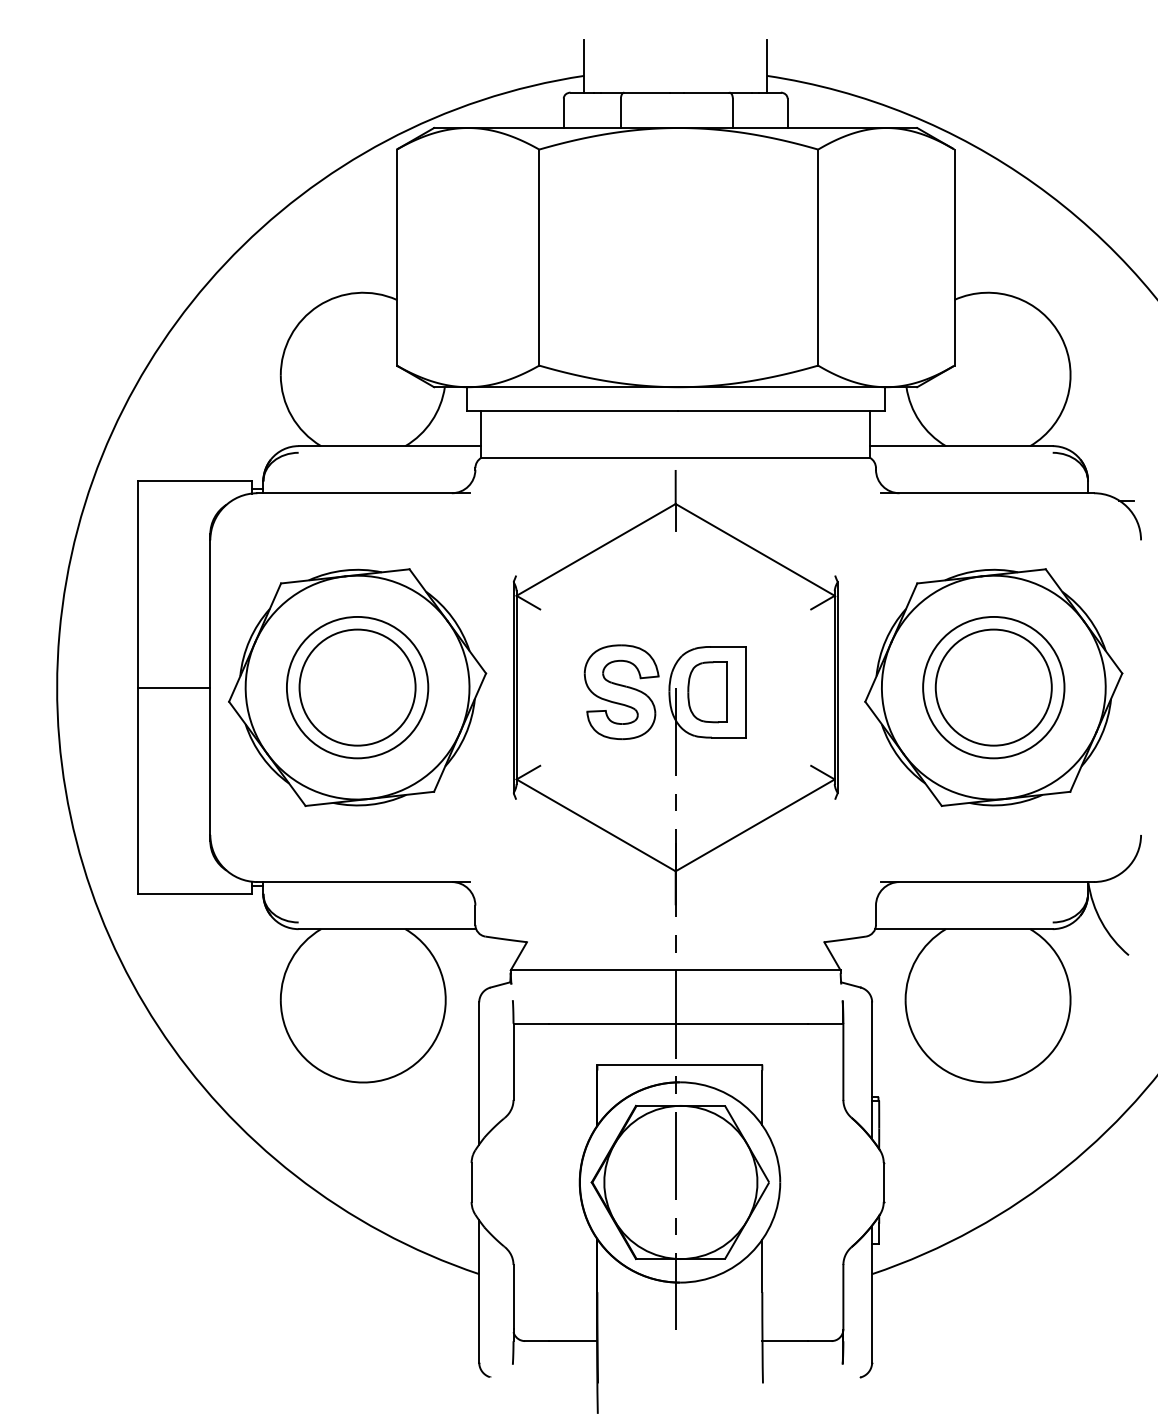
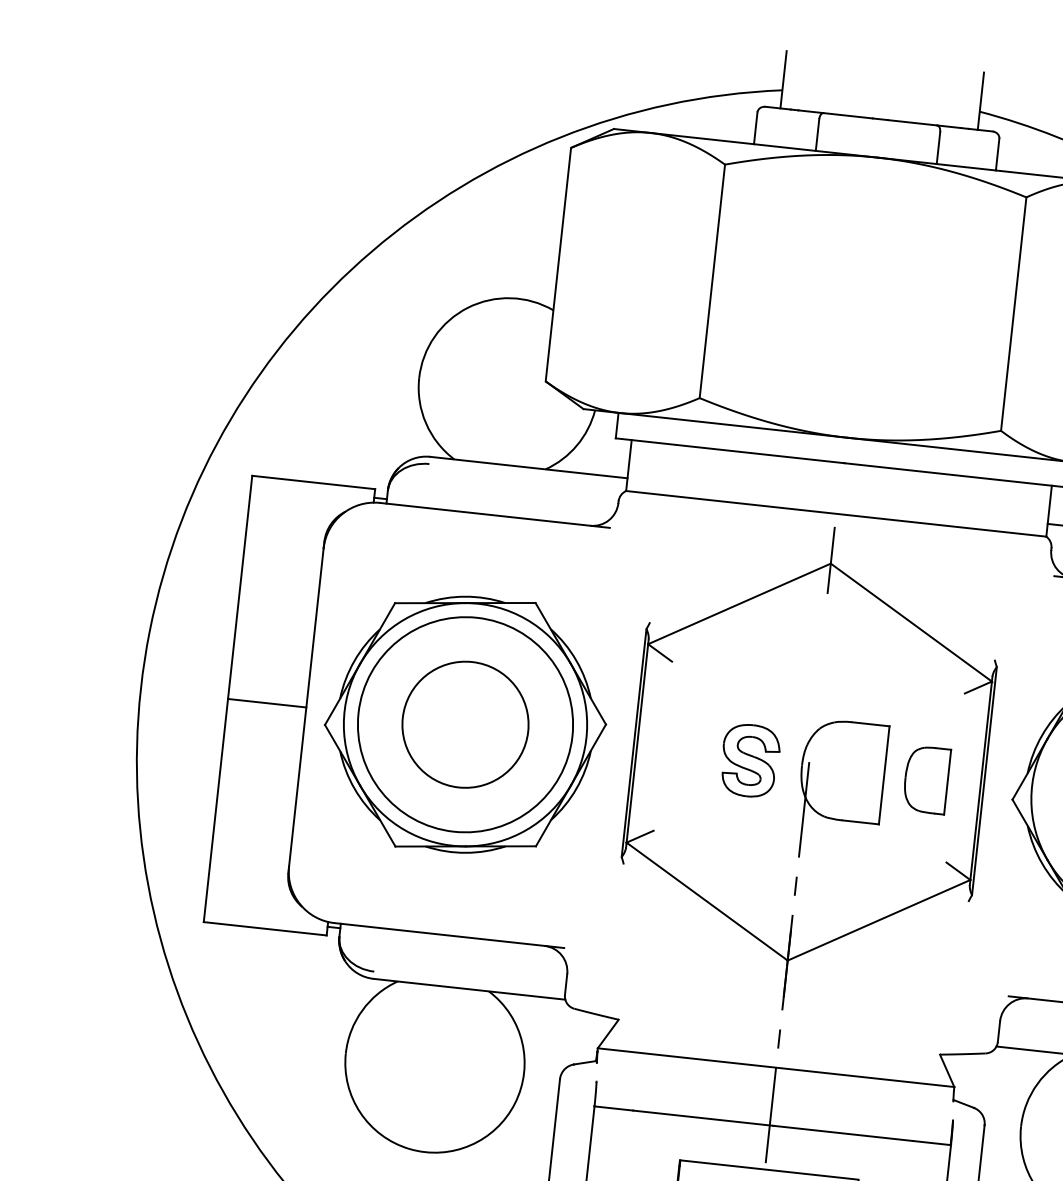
circle: (357, 687) -> (465, 724), size x1.4
part: (621, 692) -> (750, 760), size x0.7
part: (707, 692) -> (926, 780), moved

